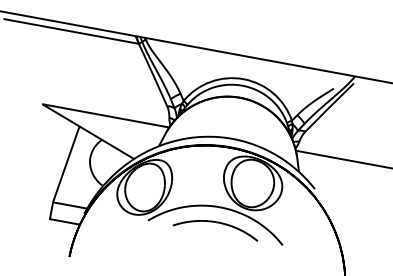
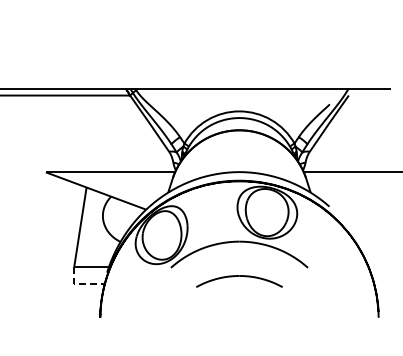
line: (56, 220) -> (80, 284), solid -> dashed
part: (216, 227) -> (239, 281), moved

